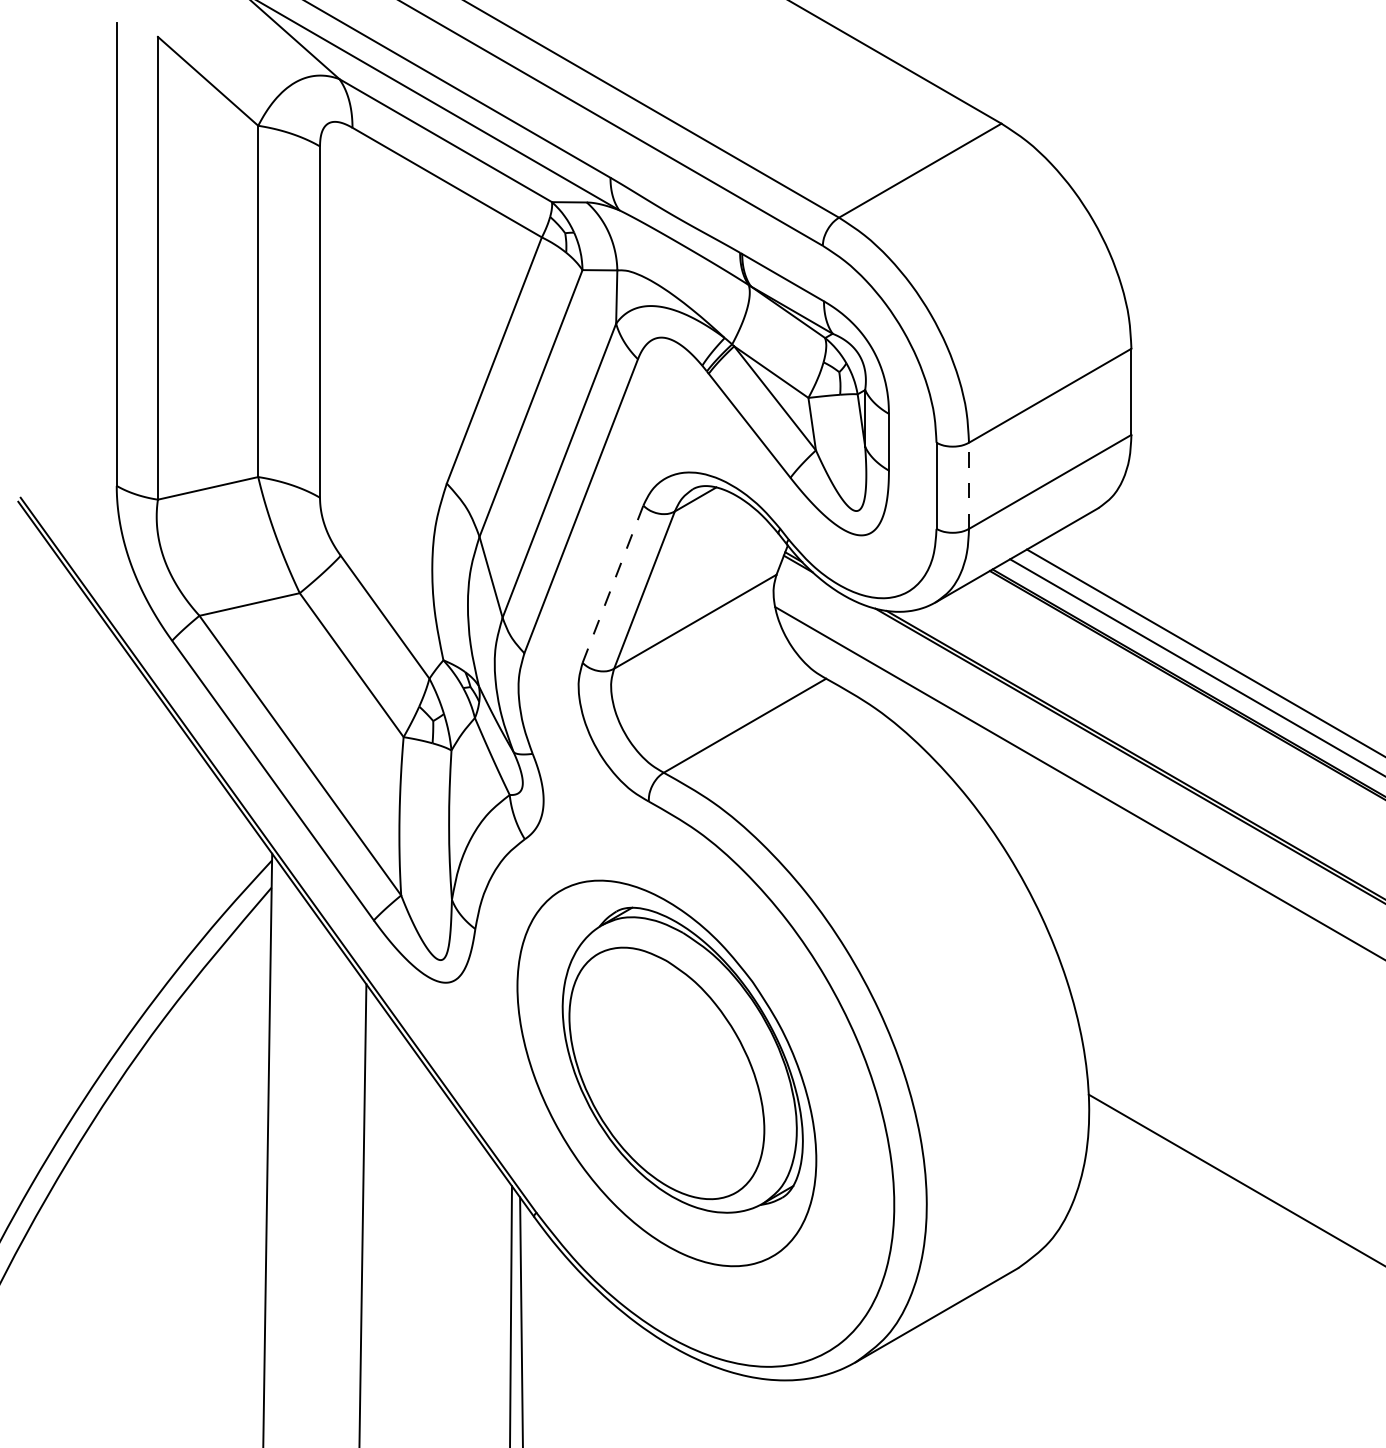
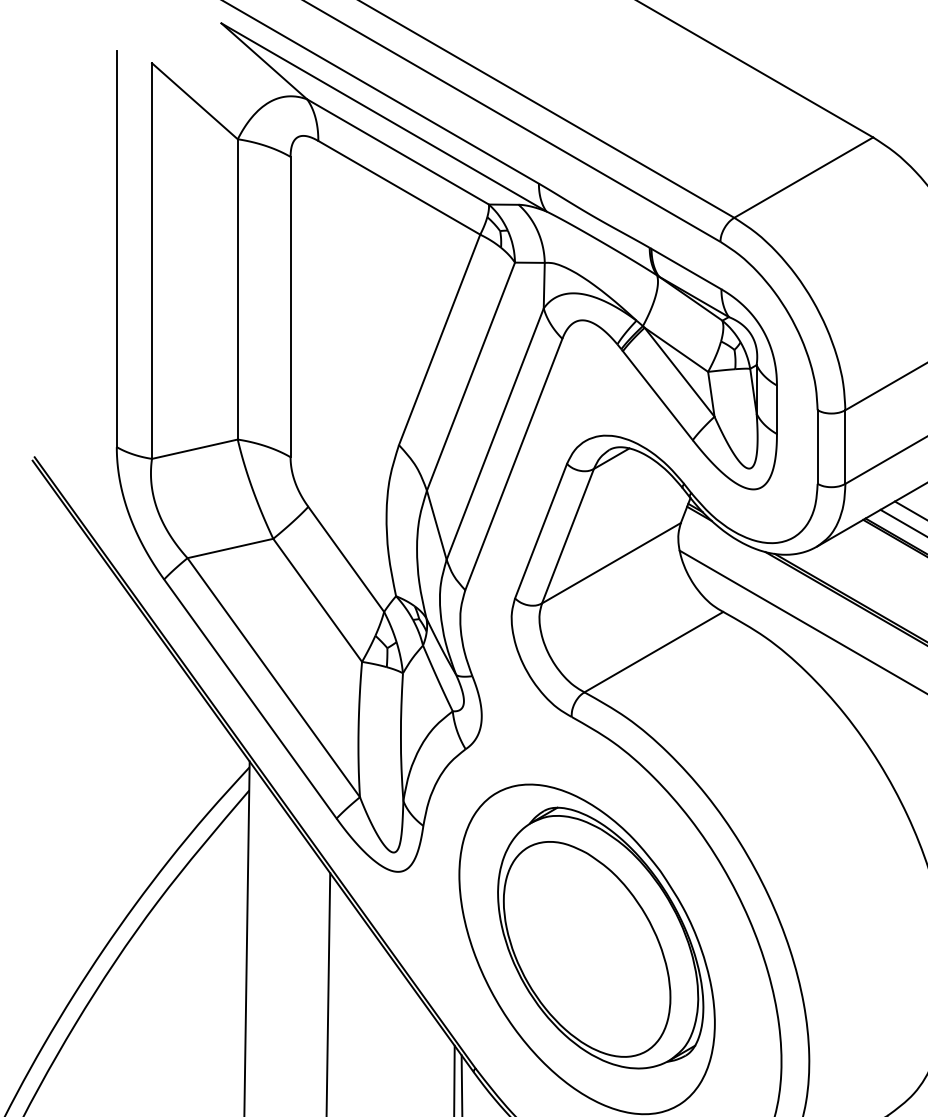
line: (969, 485) -> (845, 446), dashed -> solid
line: (613, 583) -> (541, 530), dashed -> solid

